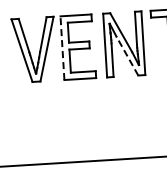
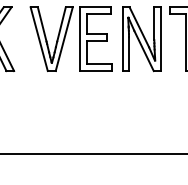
line: (62, 48) -> (79, 39), dashed -> solid
line: (126, 55) -> (143, 50), dashed -> solid

